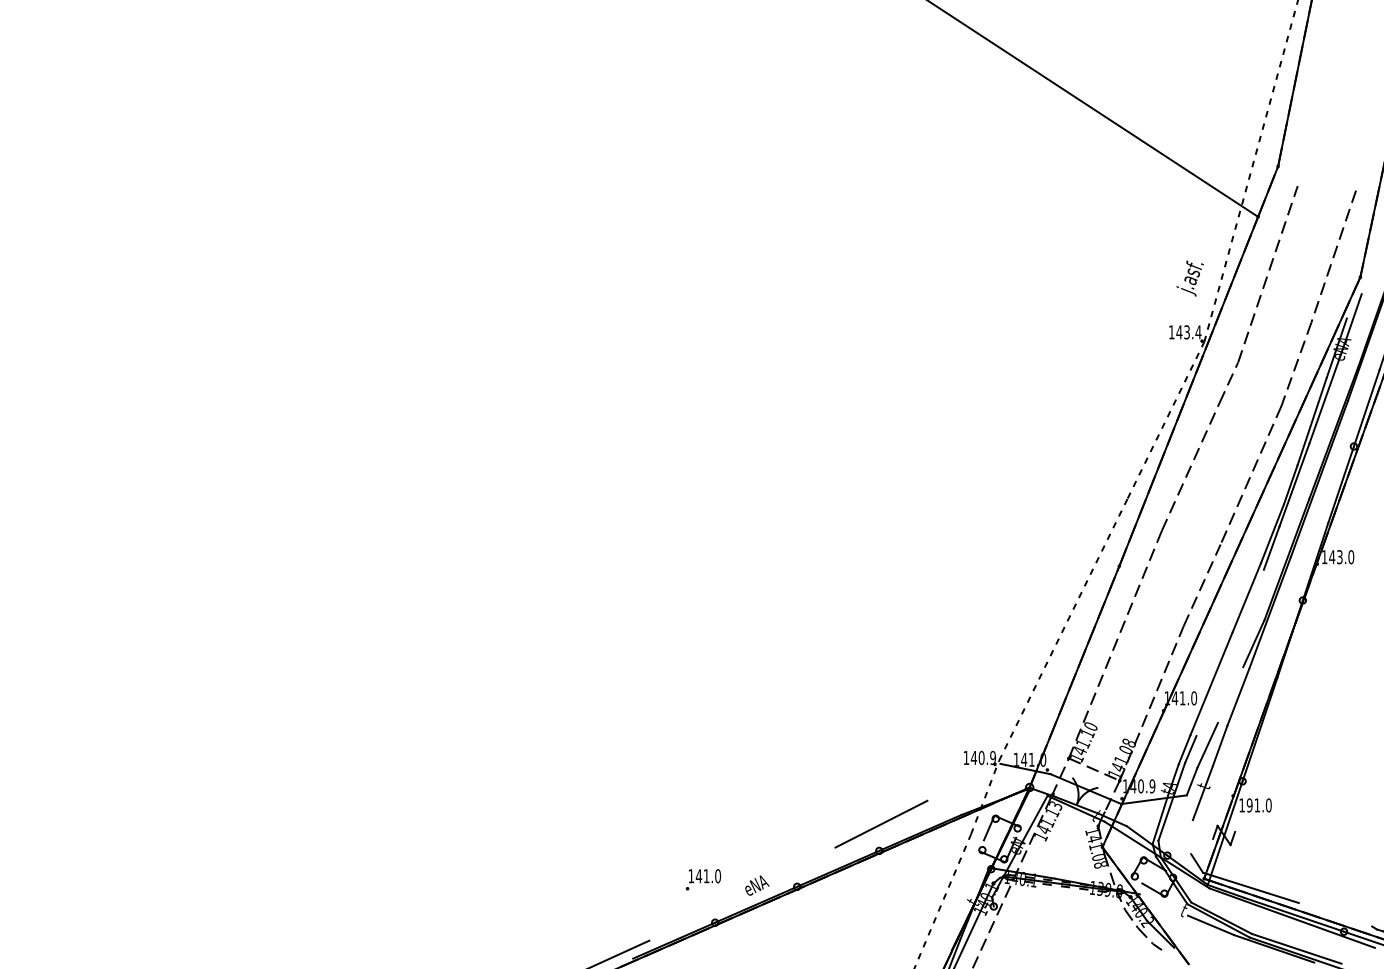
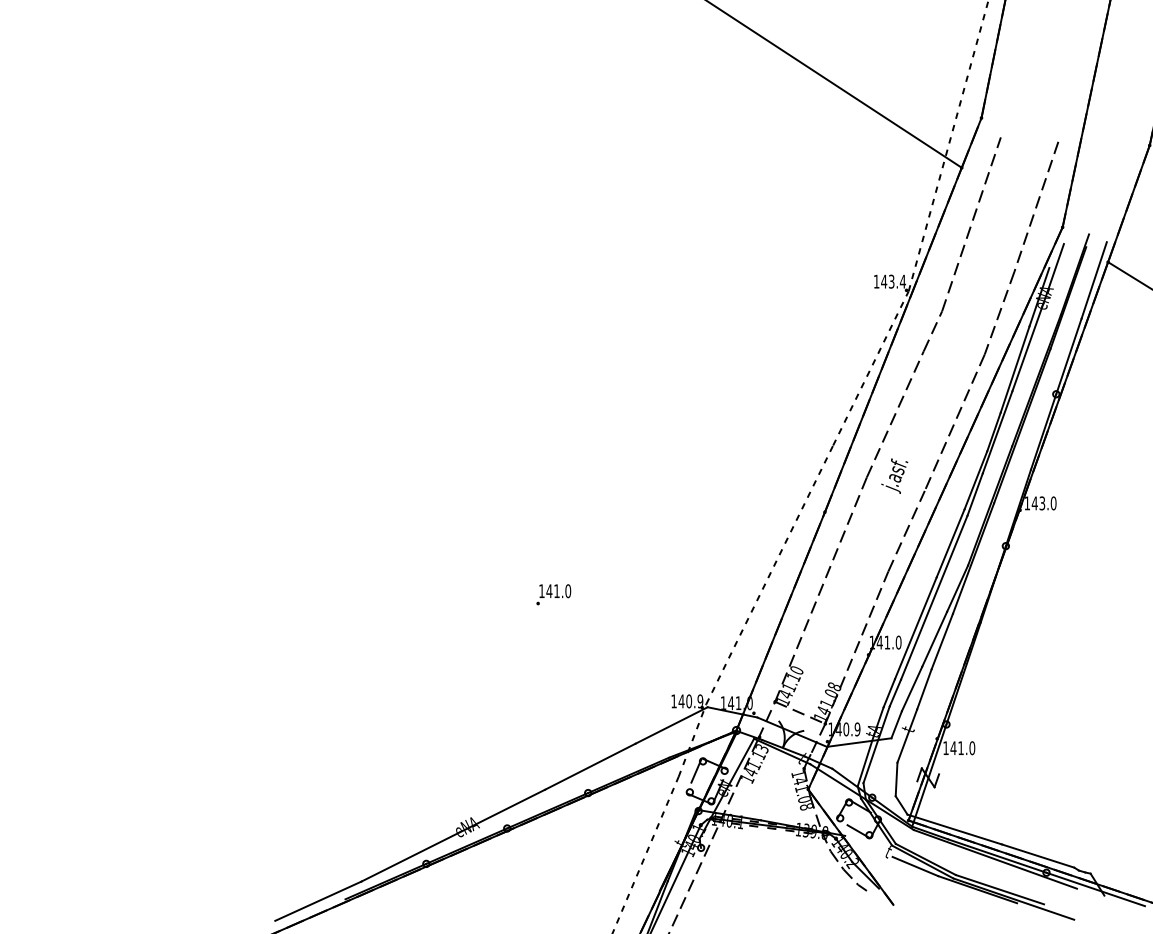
text: (1189, 278) -> (894, 476), moved
line: (1229, 652) -> (933, 597), added
line: (1230, 694) -> (934, 638), added
line: (963, 781) -> (671, 724), added
text: (1249, 805) -> (953, 748), 191.0 -> 141.0
line: (1191, 837) -> (896, 779), added
part: (702, 879) -> (552, 594), moved
line: (742, 893) -> (453, 835), added
line: (1335, 914) -> (1038, 855), added

